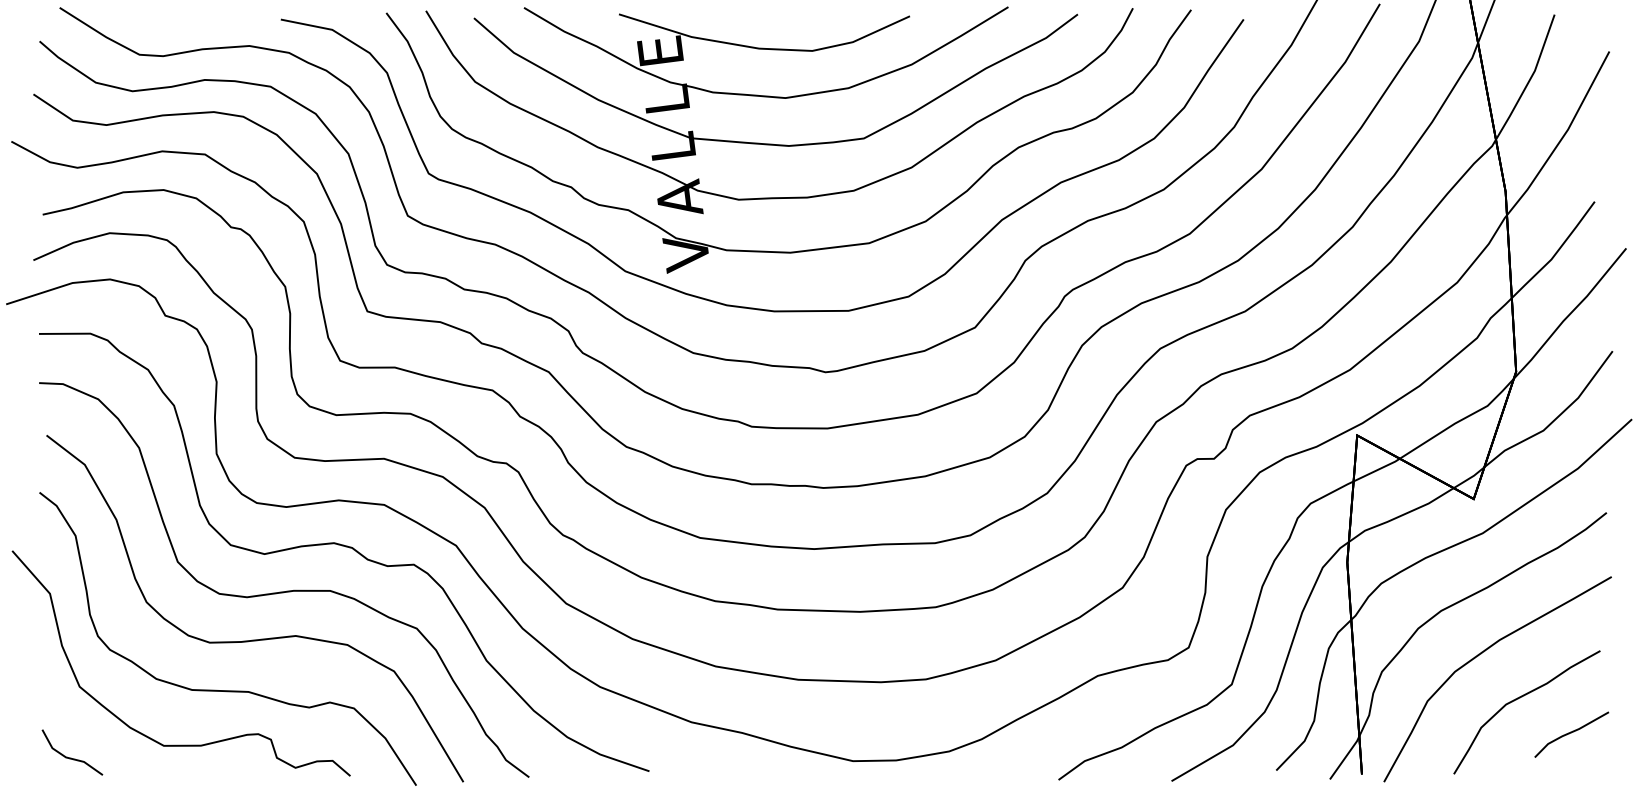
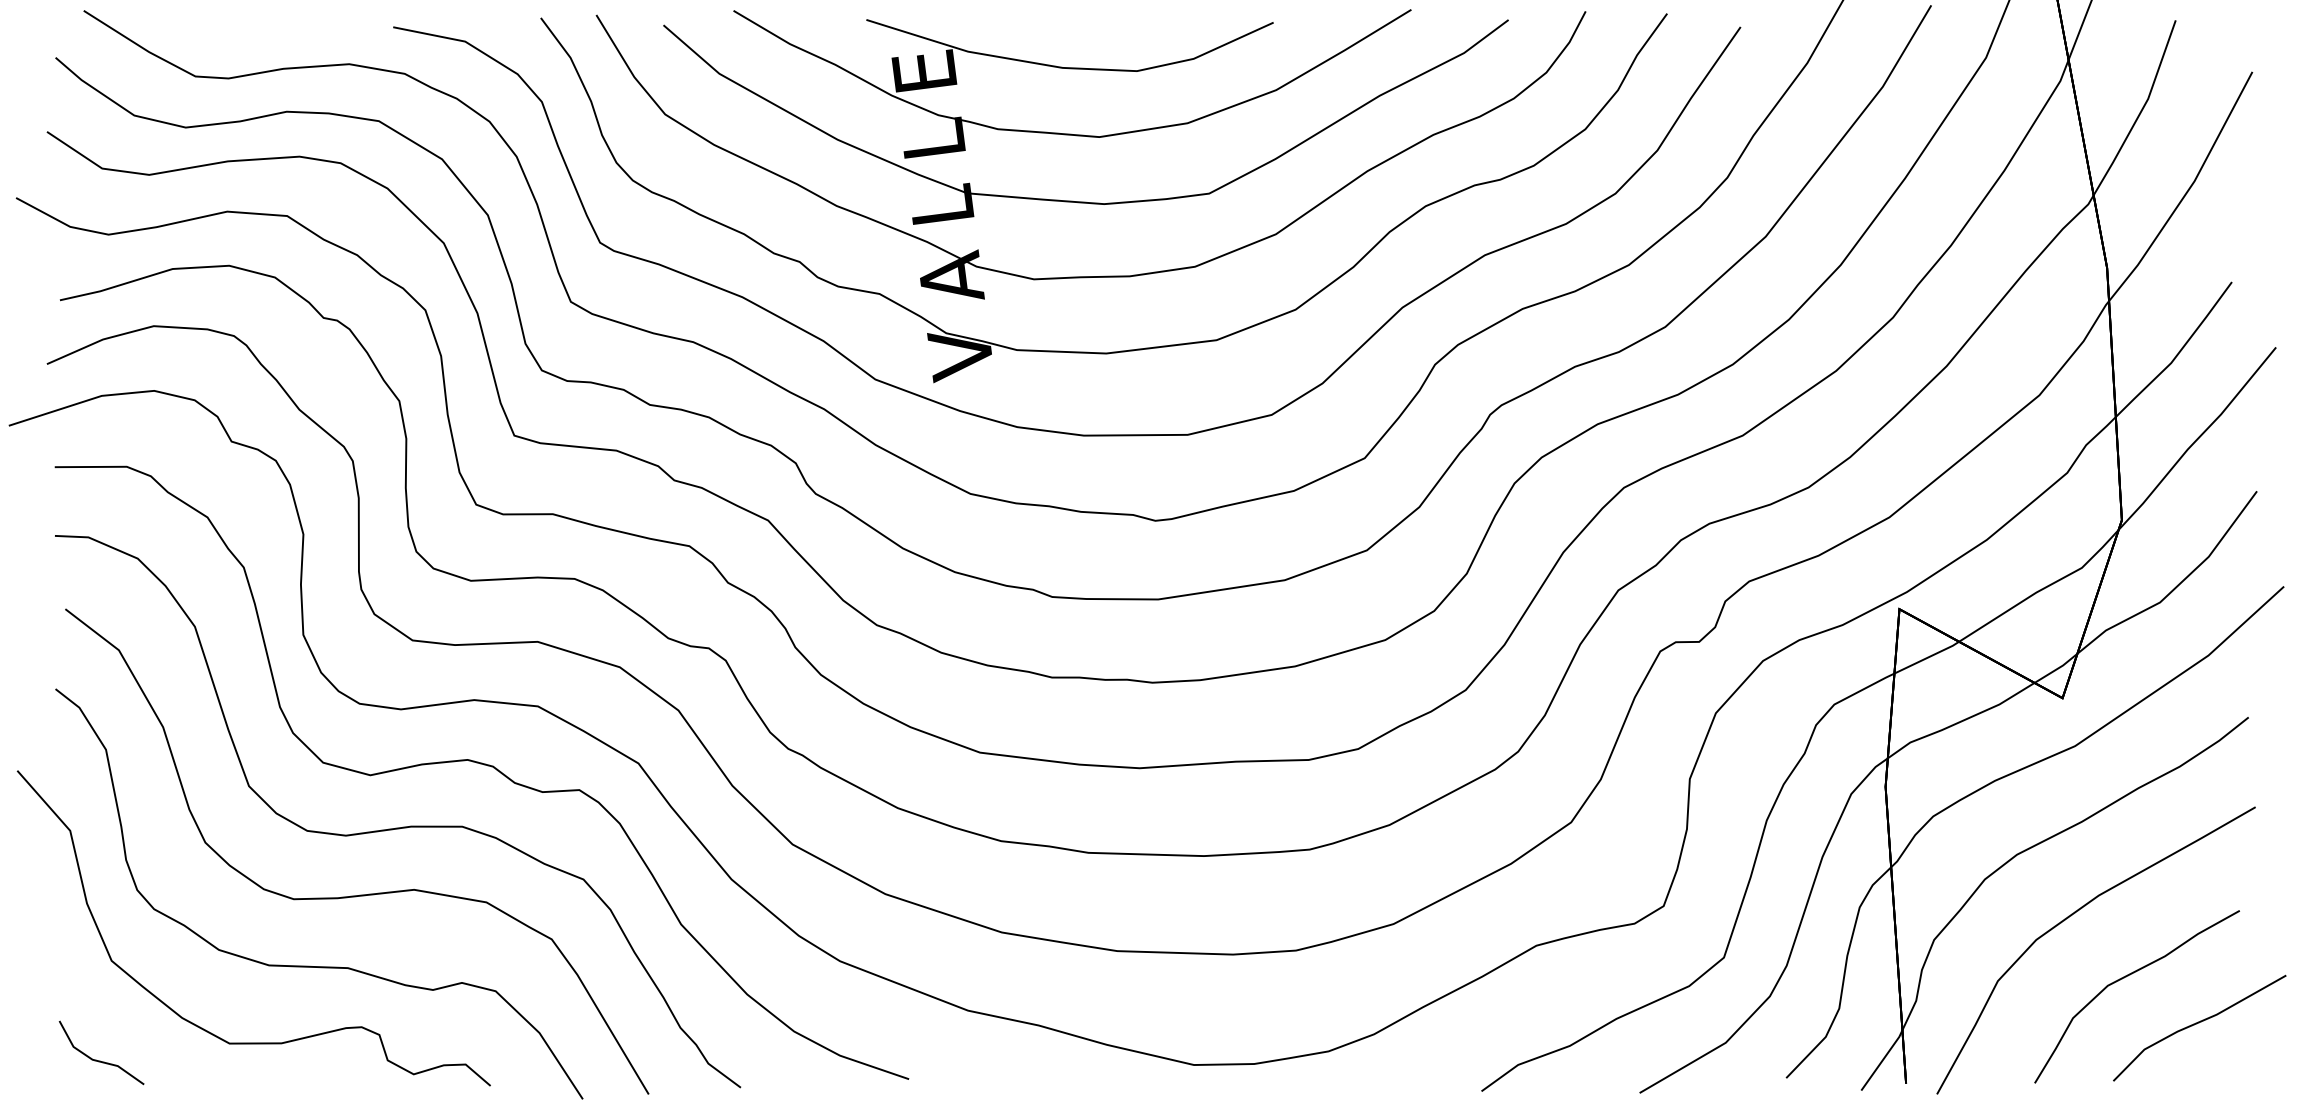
part: (1571, 734) -> (2199, 1027), size x1.67

